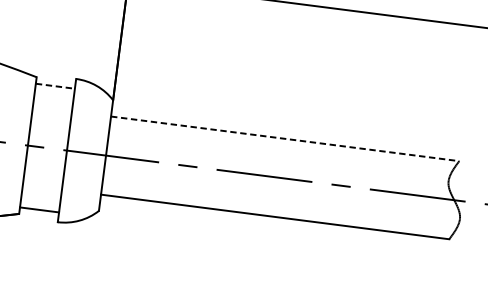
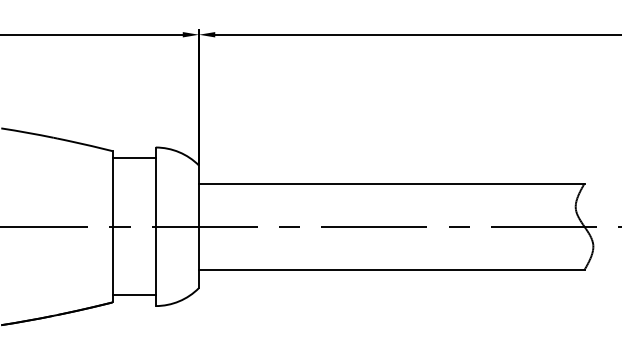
line: (55, 86) -> (134, 158), dashed -> solid
line: (284, 138) -> (391, 183), dashed -> solid

